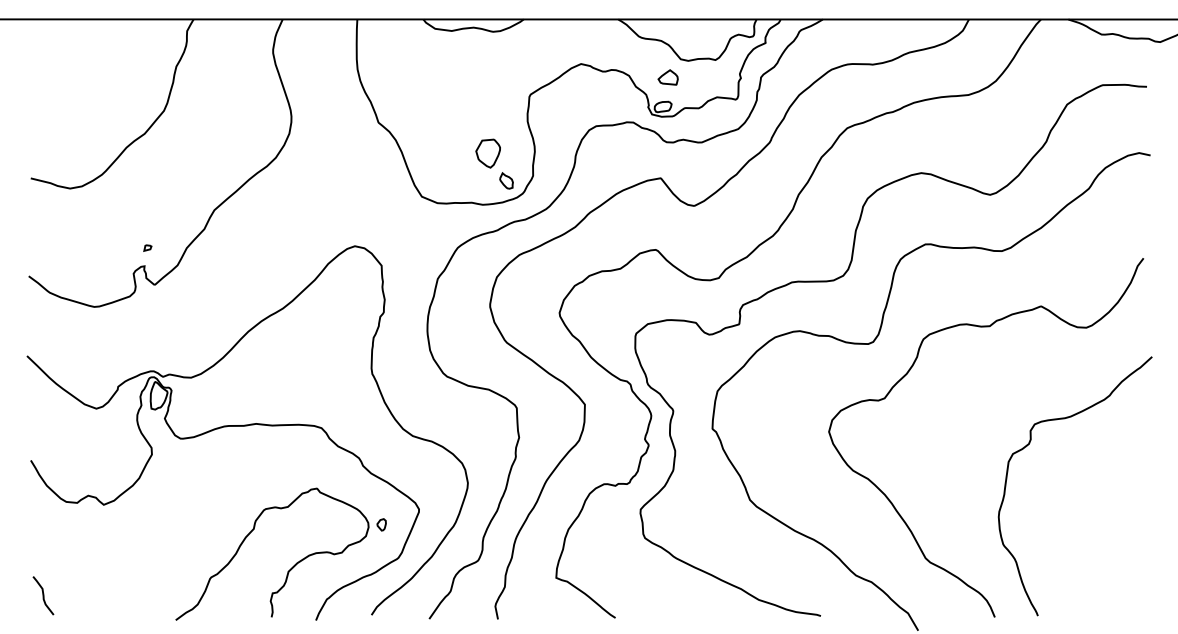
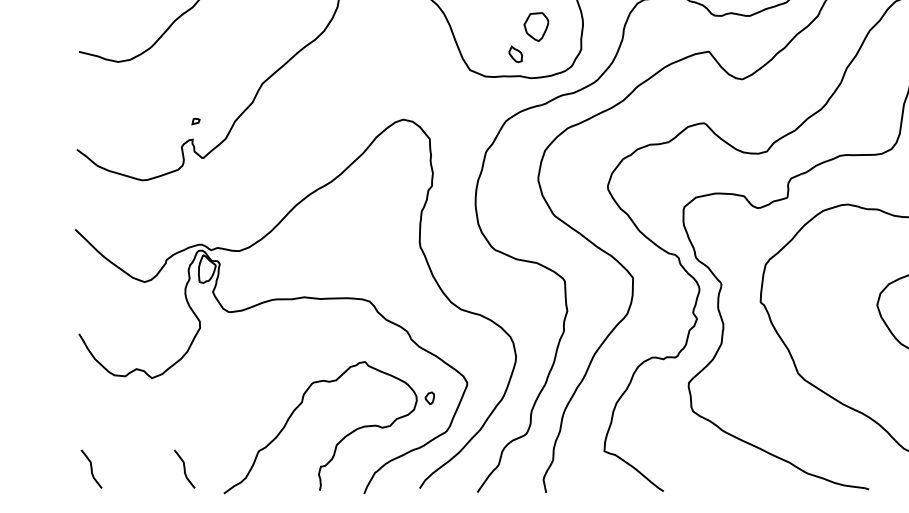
part: (506, 180) -> (515, 53), moved
curve: (136, 595) -> (184, 468), added

